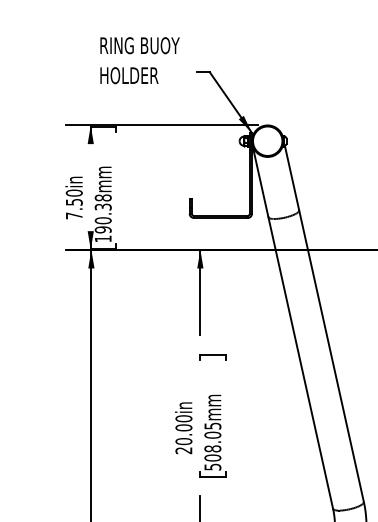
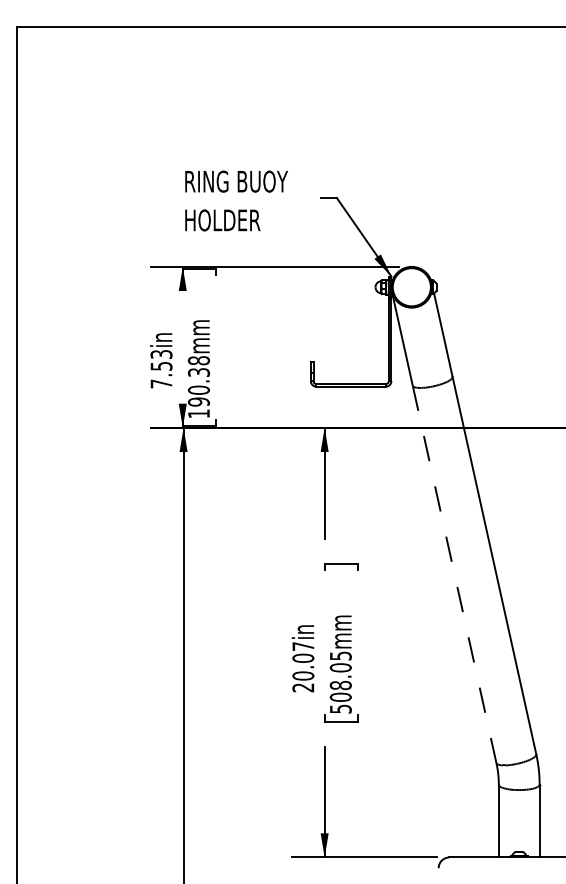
text: (139, 60) -> (236, 200), moved
text: (74, 193) -> (161, 354), 7.50in -> 7.53in
line: (300, 363) -> (454, 574), solid -> dashed
text: (184, 418) -> (303, 646), 20.00in -> 20.07in

